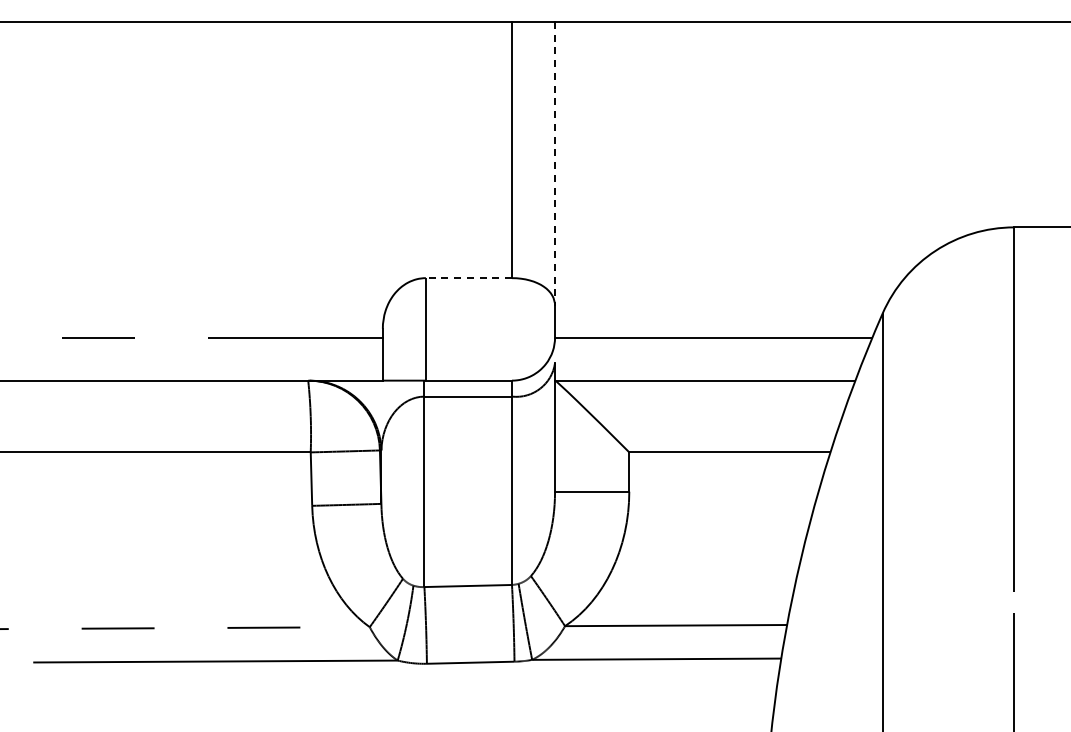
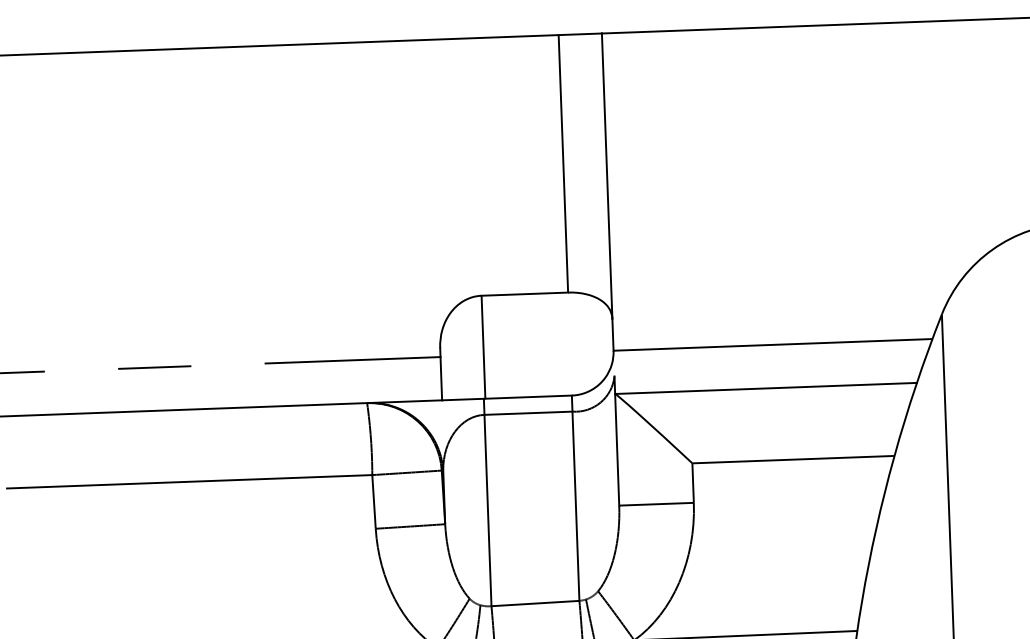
line: (555, 163) -> (607, 175), dashed -> solid
line: (468, 278) -> (524, 294), dashed -> solid

